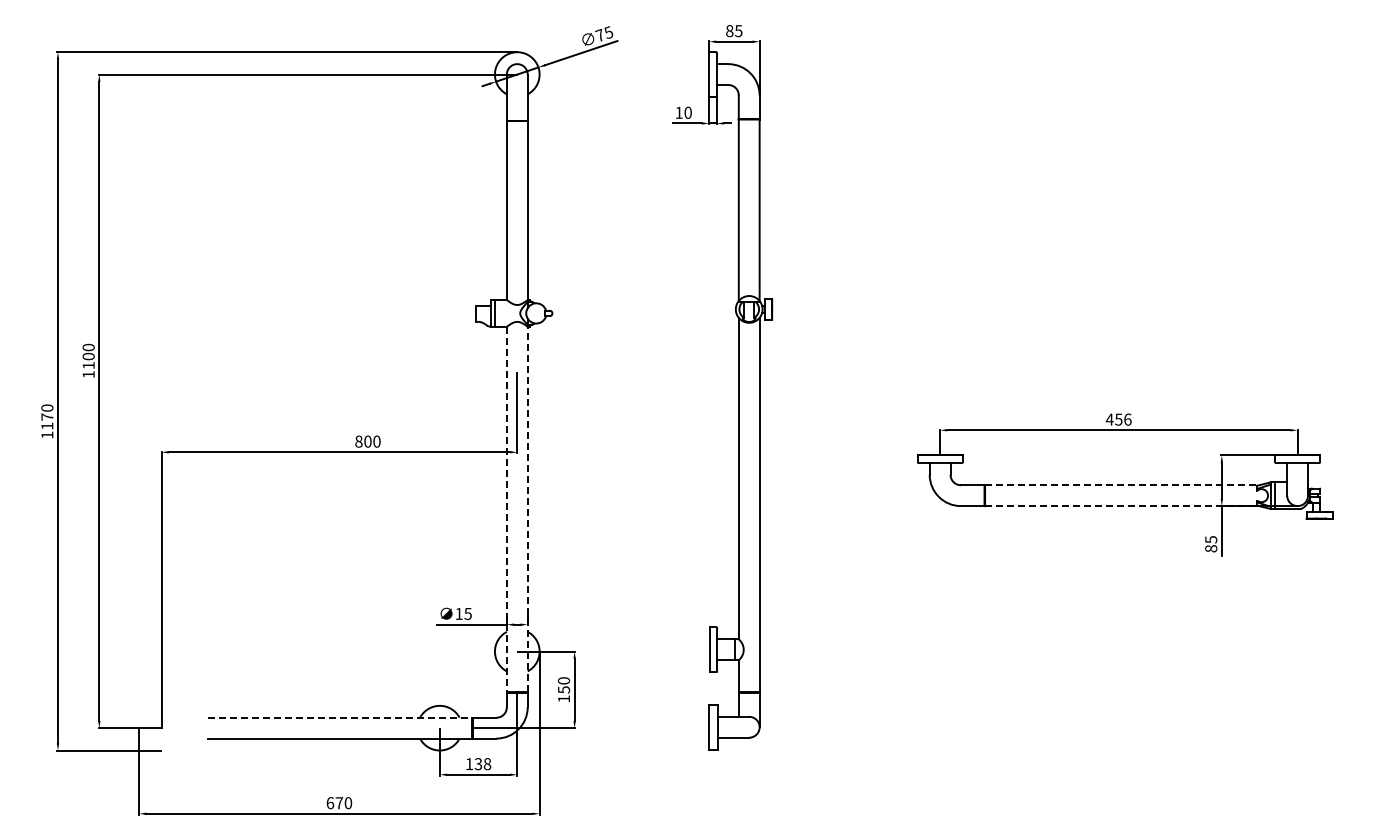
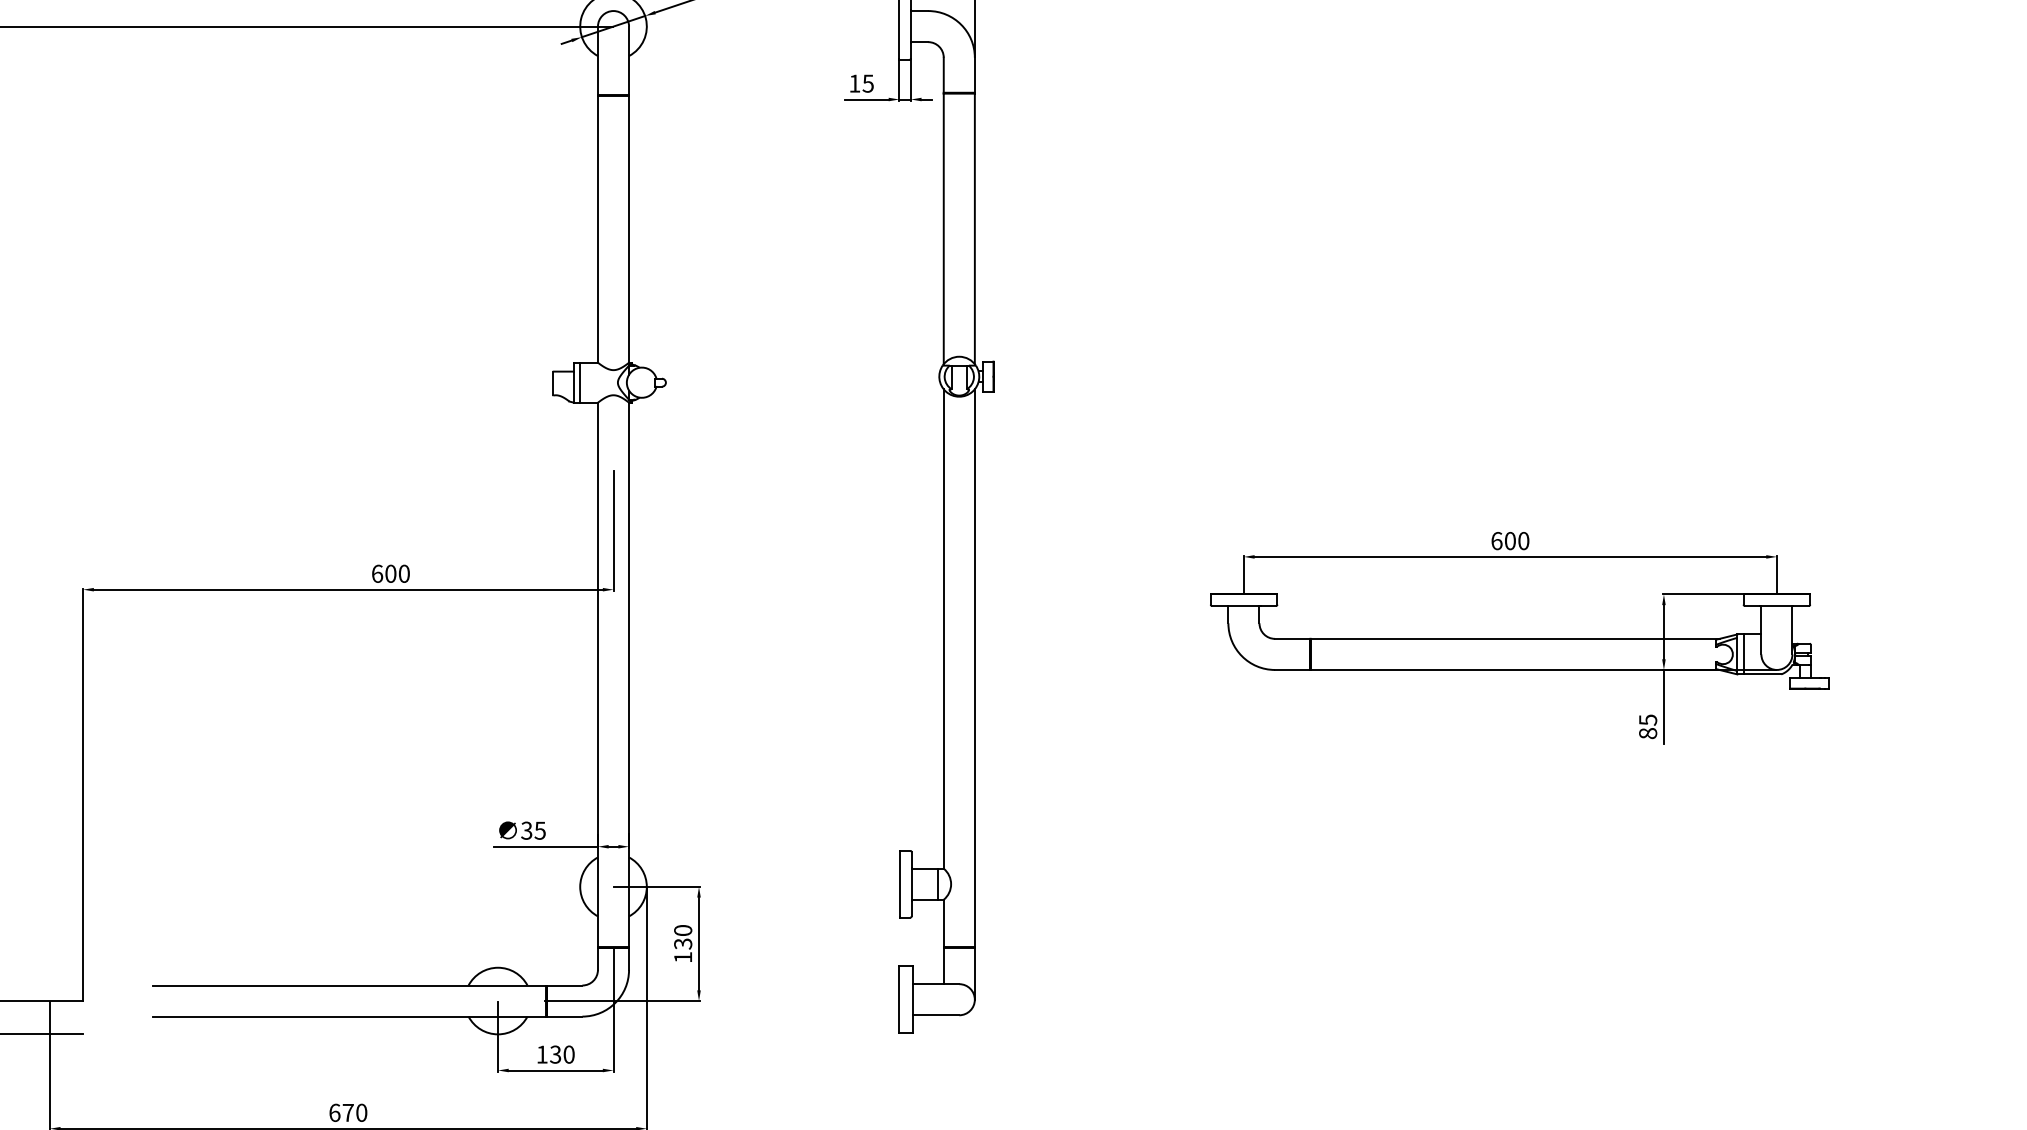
text: (687, 112) -> (867, 83), 10 -> 15
text: (1118, 419) -> (1509, 540), 456 -> 600
text: (358, 441) -> (376, 573), 800 -> 600
line: (1122, 485) -> (1515, 639), dashed -> solid
line: (1122, 506) -> (1515, 670), dashed -> solid
line: (506, 509) -> (597, 675), dashed -> solid
line: (527, 509) -> (628, 675), dashed -> solid
text: (458, 613) -> (525, 830), 15 -> 35
text: (563, 689) -> (682, 943), 150 -> 130
line: (340, 717) -> (349, 985), dashed -> solid
text: (487, 763) -> (569, 1053), 138 -> 130

